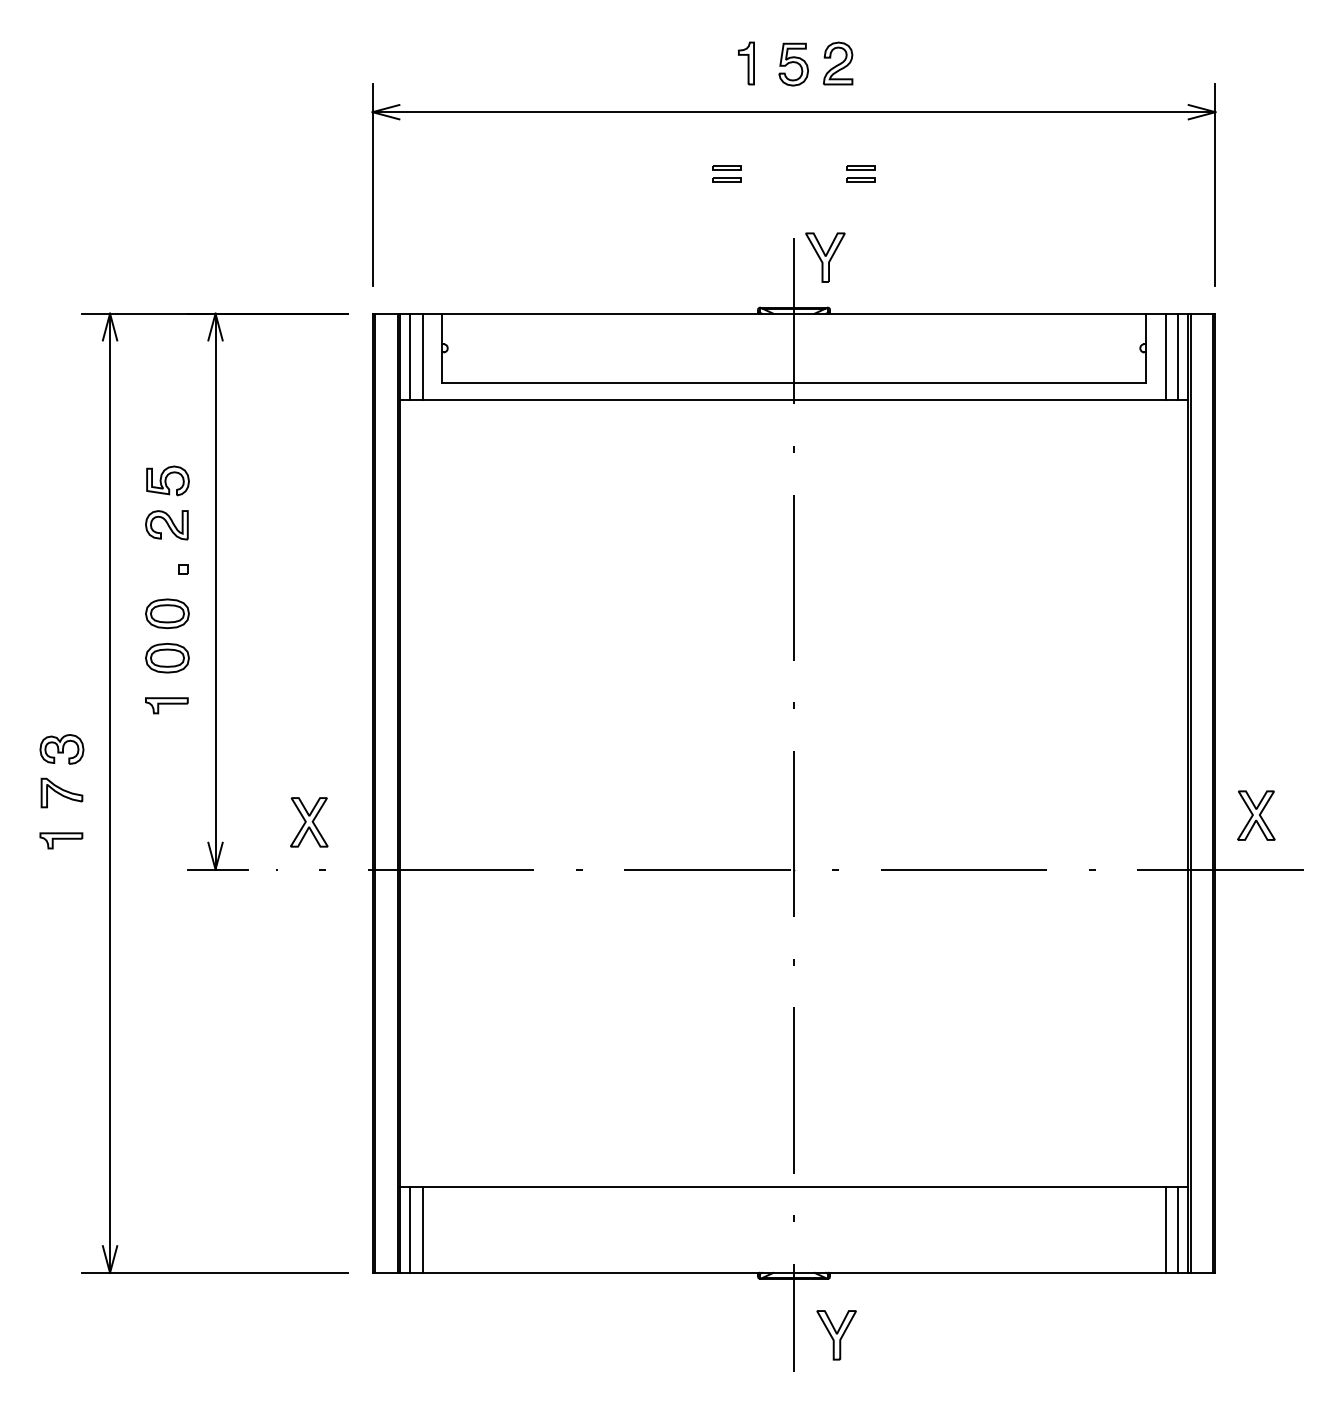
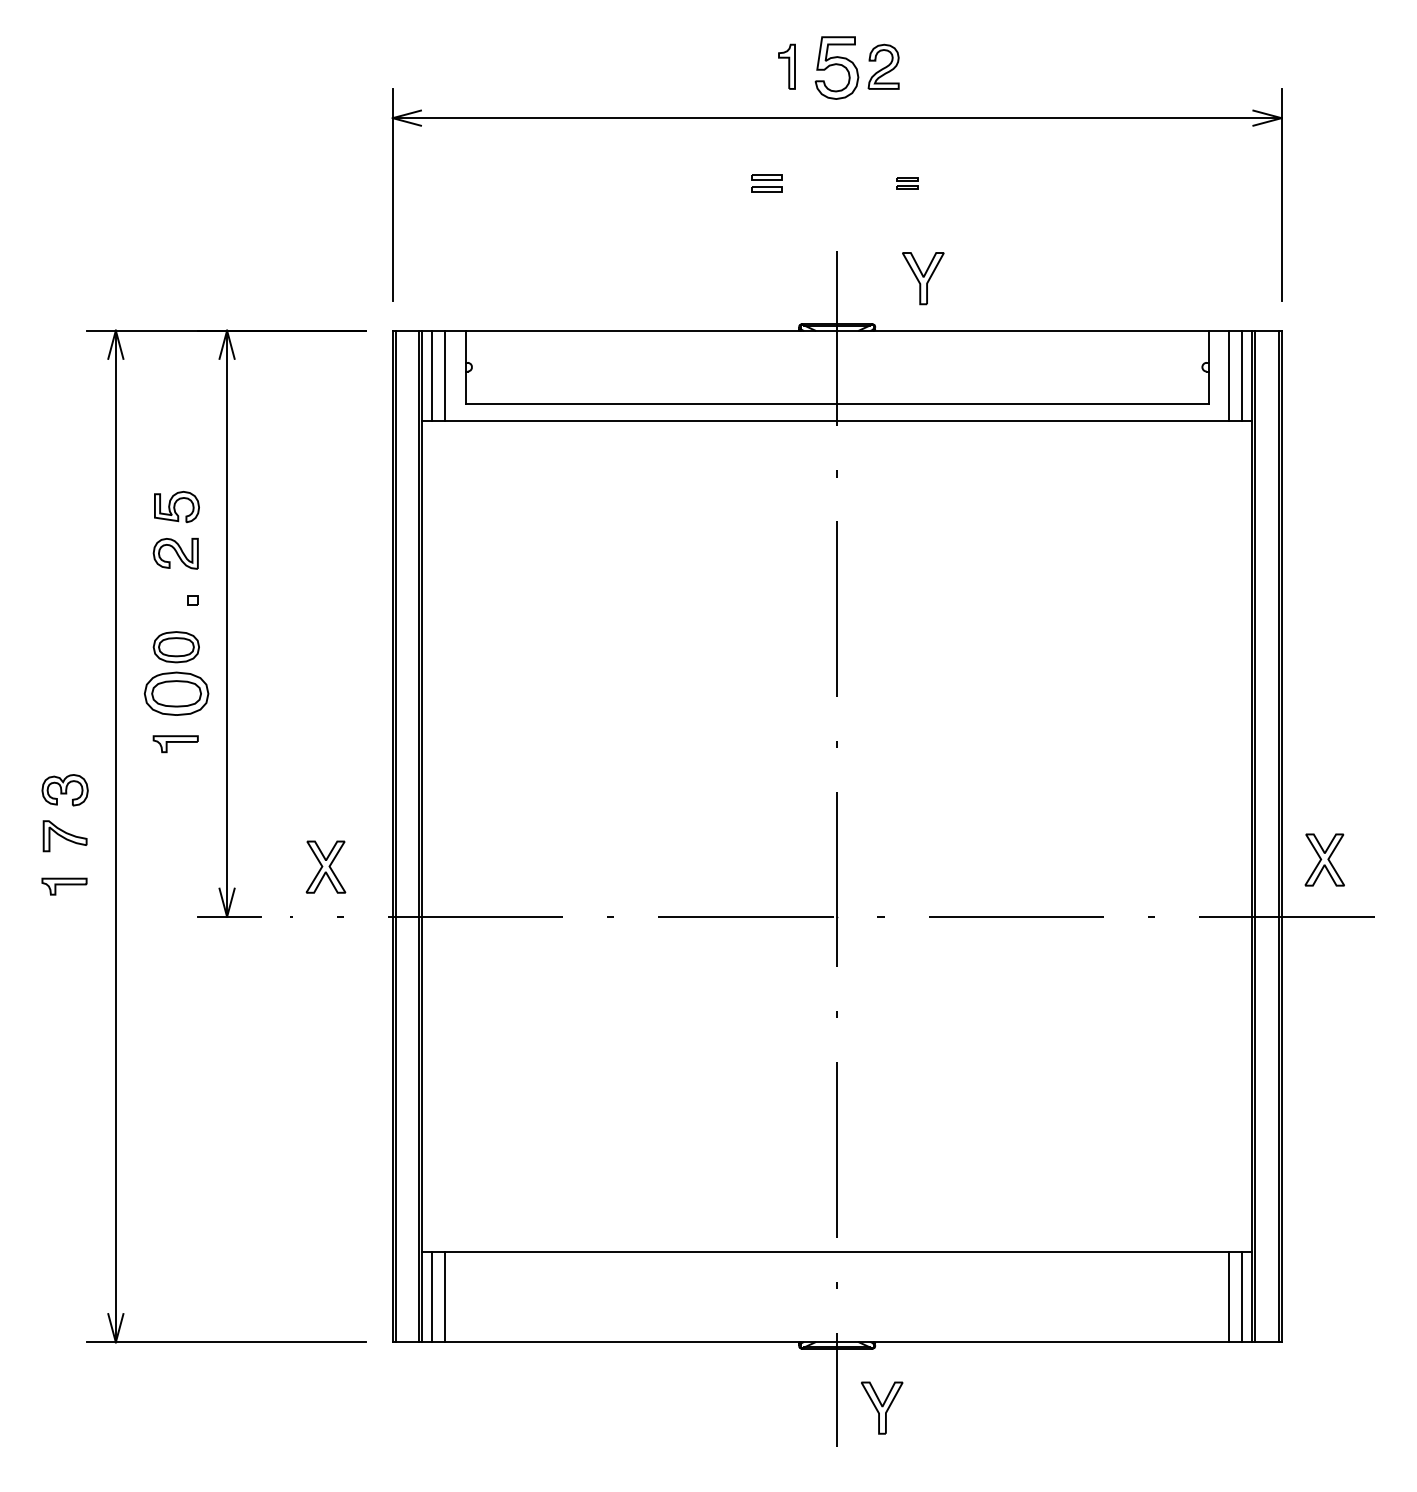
part: (793, 64) -> (836, 67), size x1.4
part: (860, 174) -> (907, 183), size x0.7
part: (825, 257) -> (923, 278), moved
part: (166, 658) -> (175, 694), size x1.4

